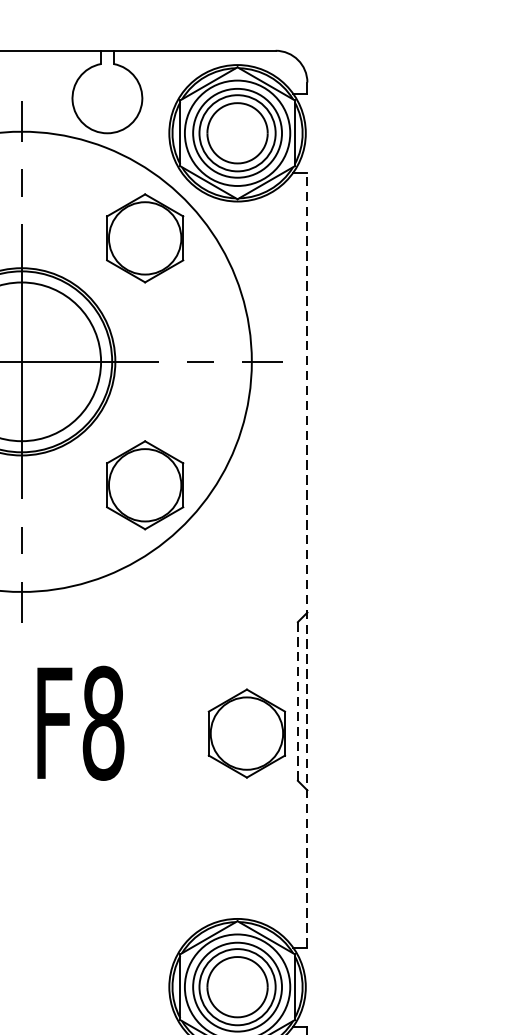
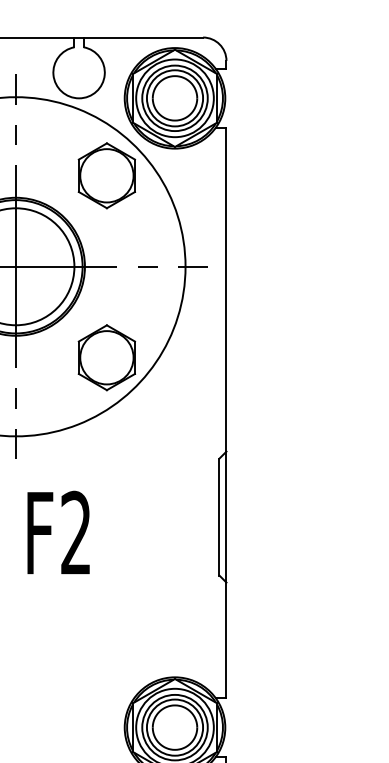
line: (307, 559) -> (226, 412), dashed -> solid
line: (297, 700) -> (219, 516), dashed -> solid
text: (103, 722) -> (76, 532), F8 -> F2
part: (246, 733) -> (181, 540), removed

